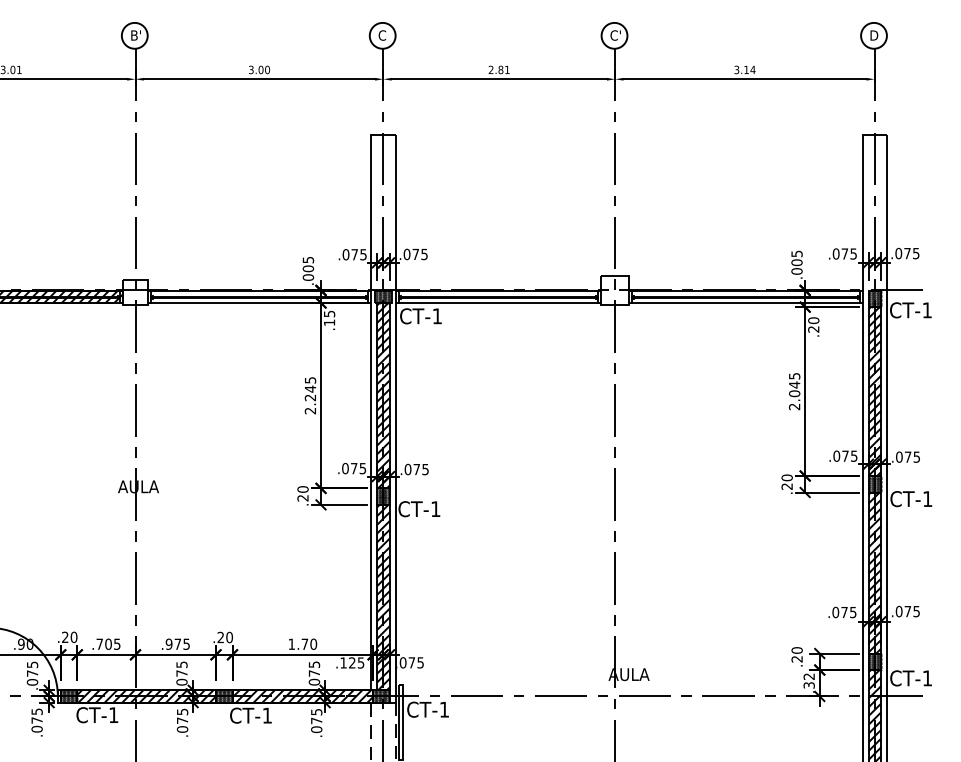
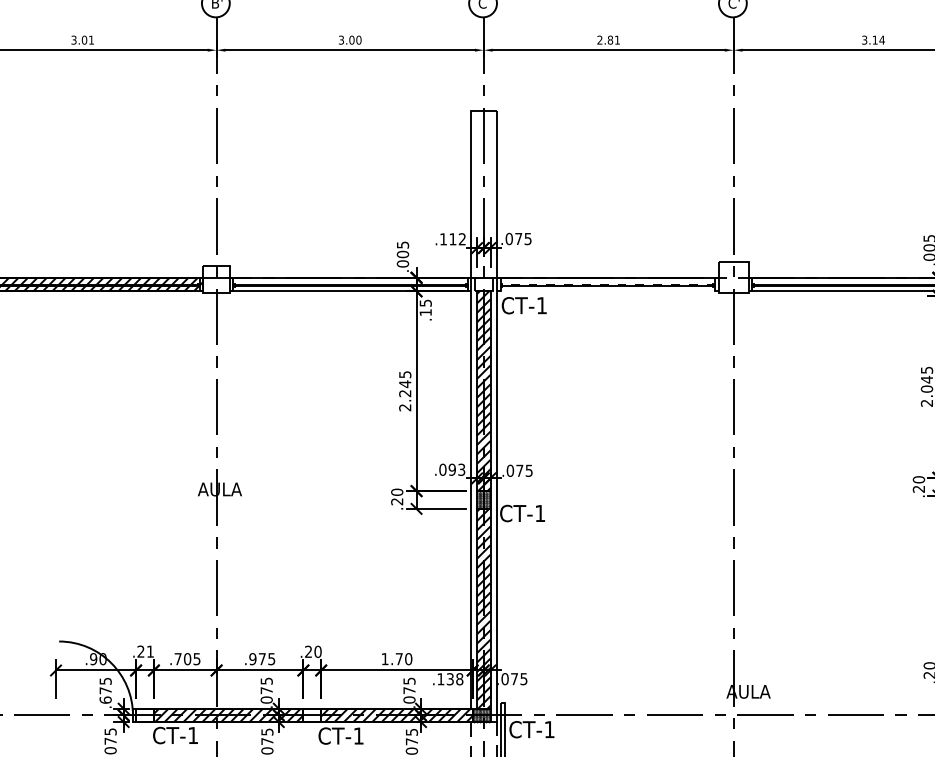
text: (354, 254) -> (452, 239), .075 -> .112
hatch: (383, 296) -> (483, 284), removed
line: (498, 296) -> (607, 284), solid -> dashed
line: (498, 303) -> (607, 291), removed
text: (358, 468) -> (456, 469), .075 -> .093
text: (73, 637) -> (149, 651), .20 -> .21
text: (356, 662) -> (454, 678), .125 -> .138
text: (31, 681) -> (104, 699), .075 -> .675
hatch: (69, 696) -> (145, 715), removed
hatch: (223, 696) -> (311, 715), removed

